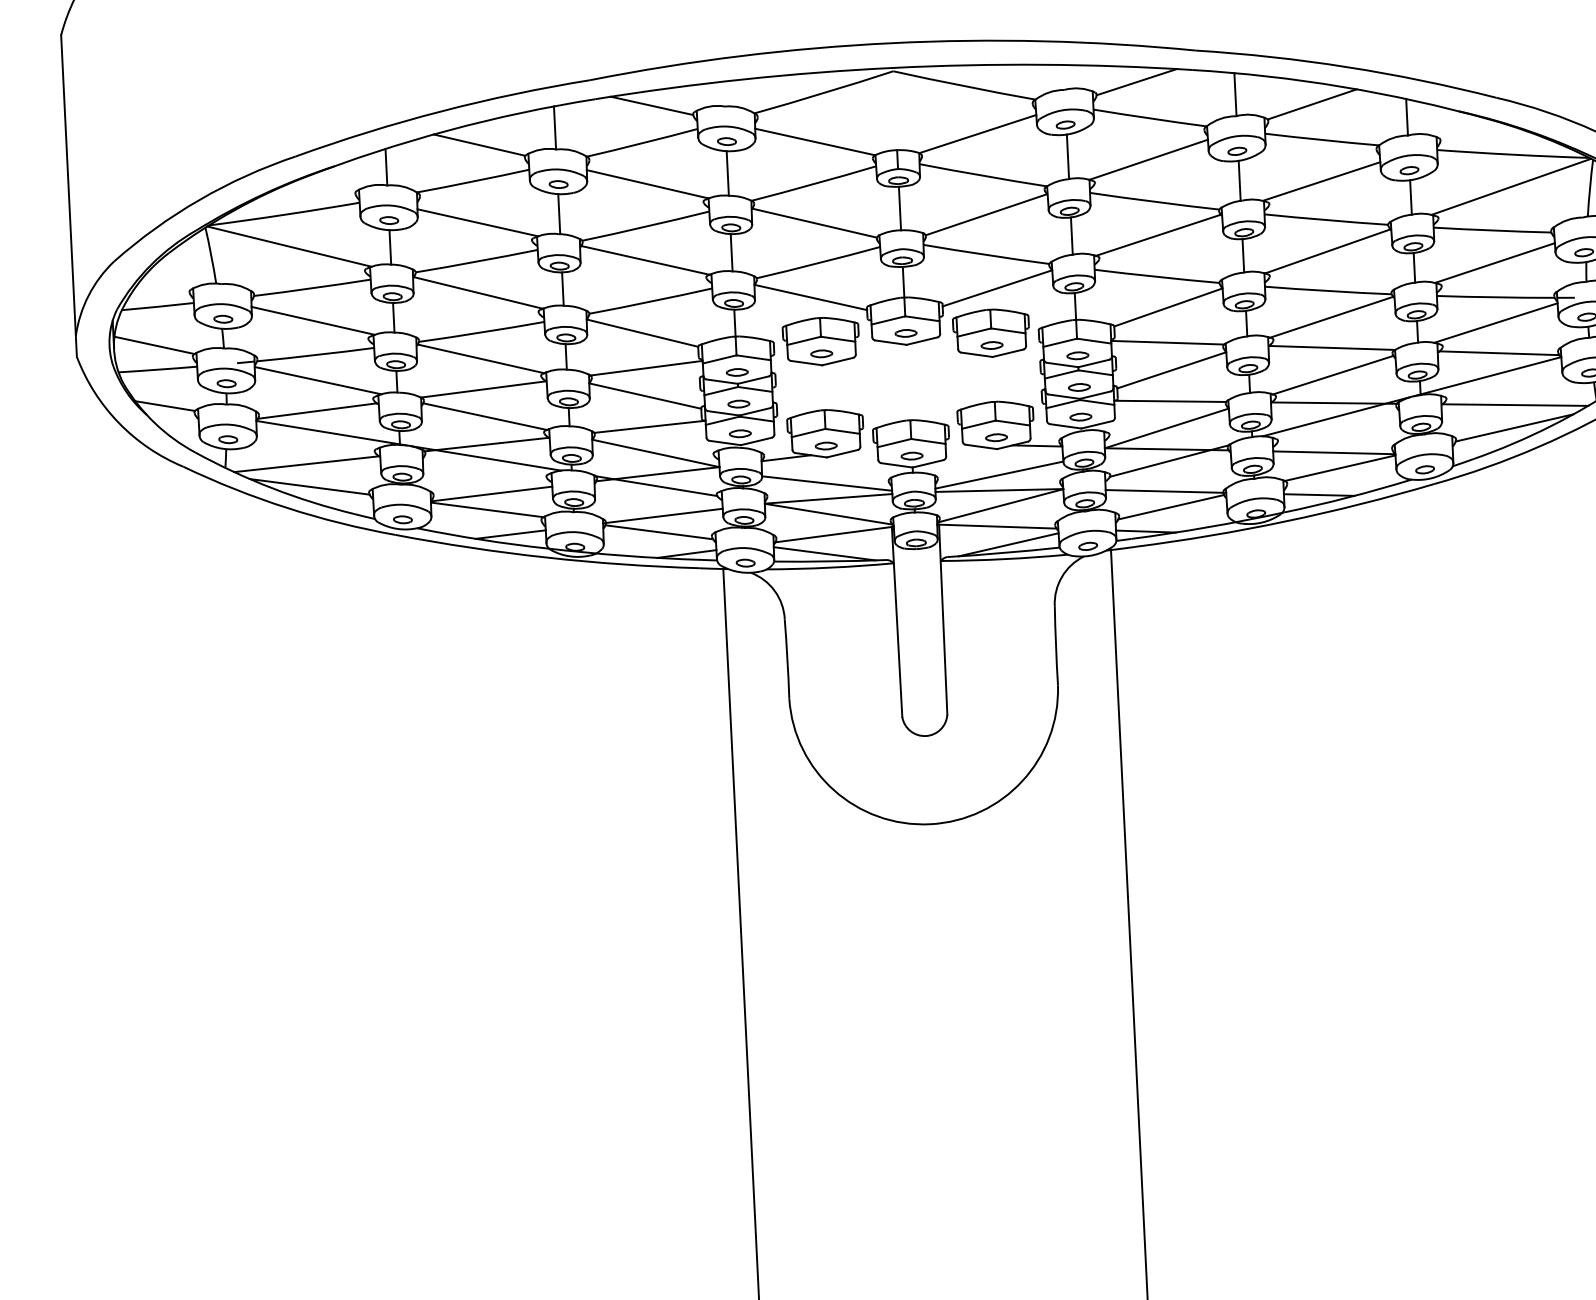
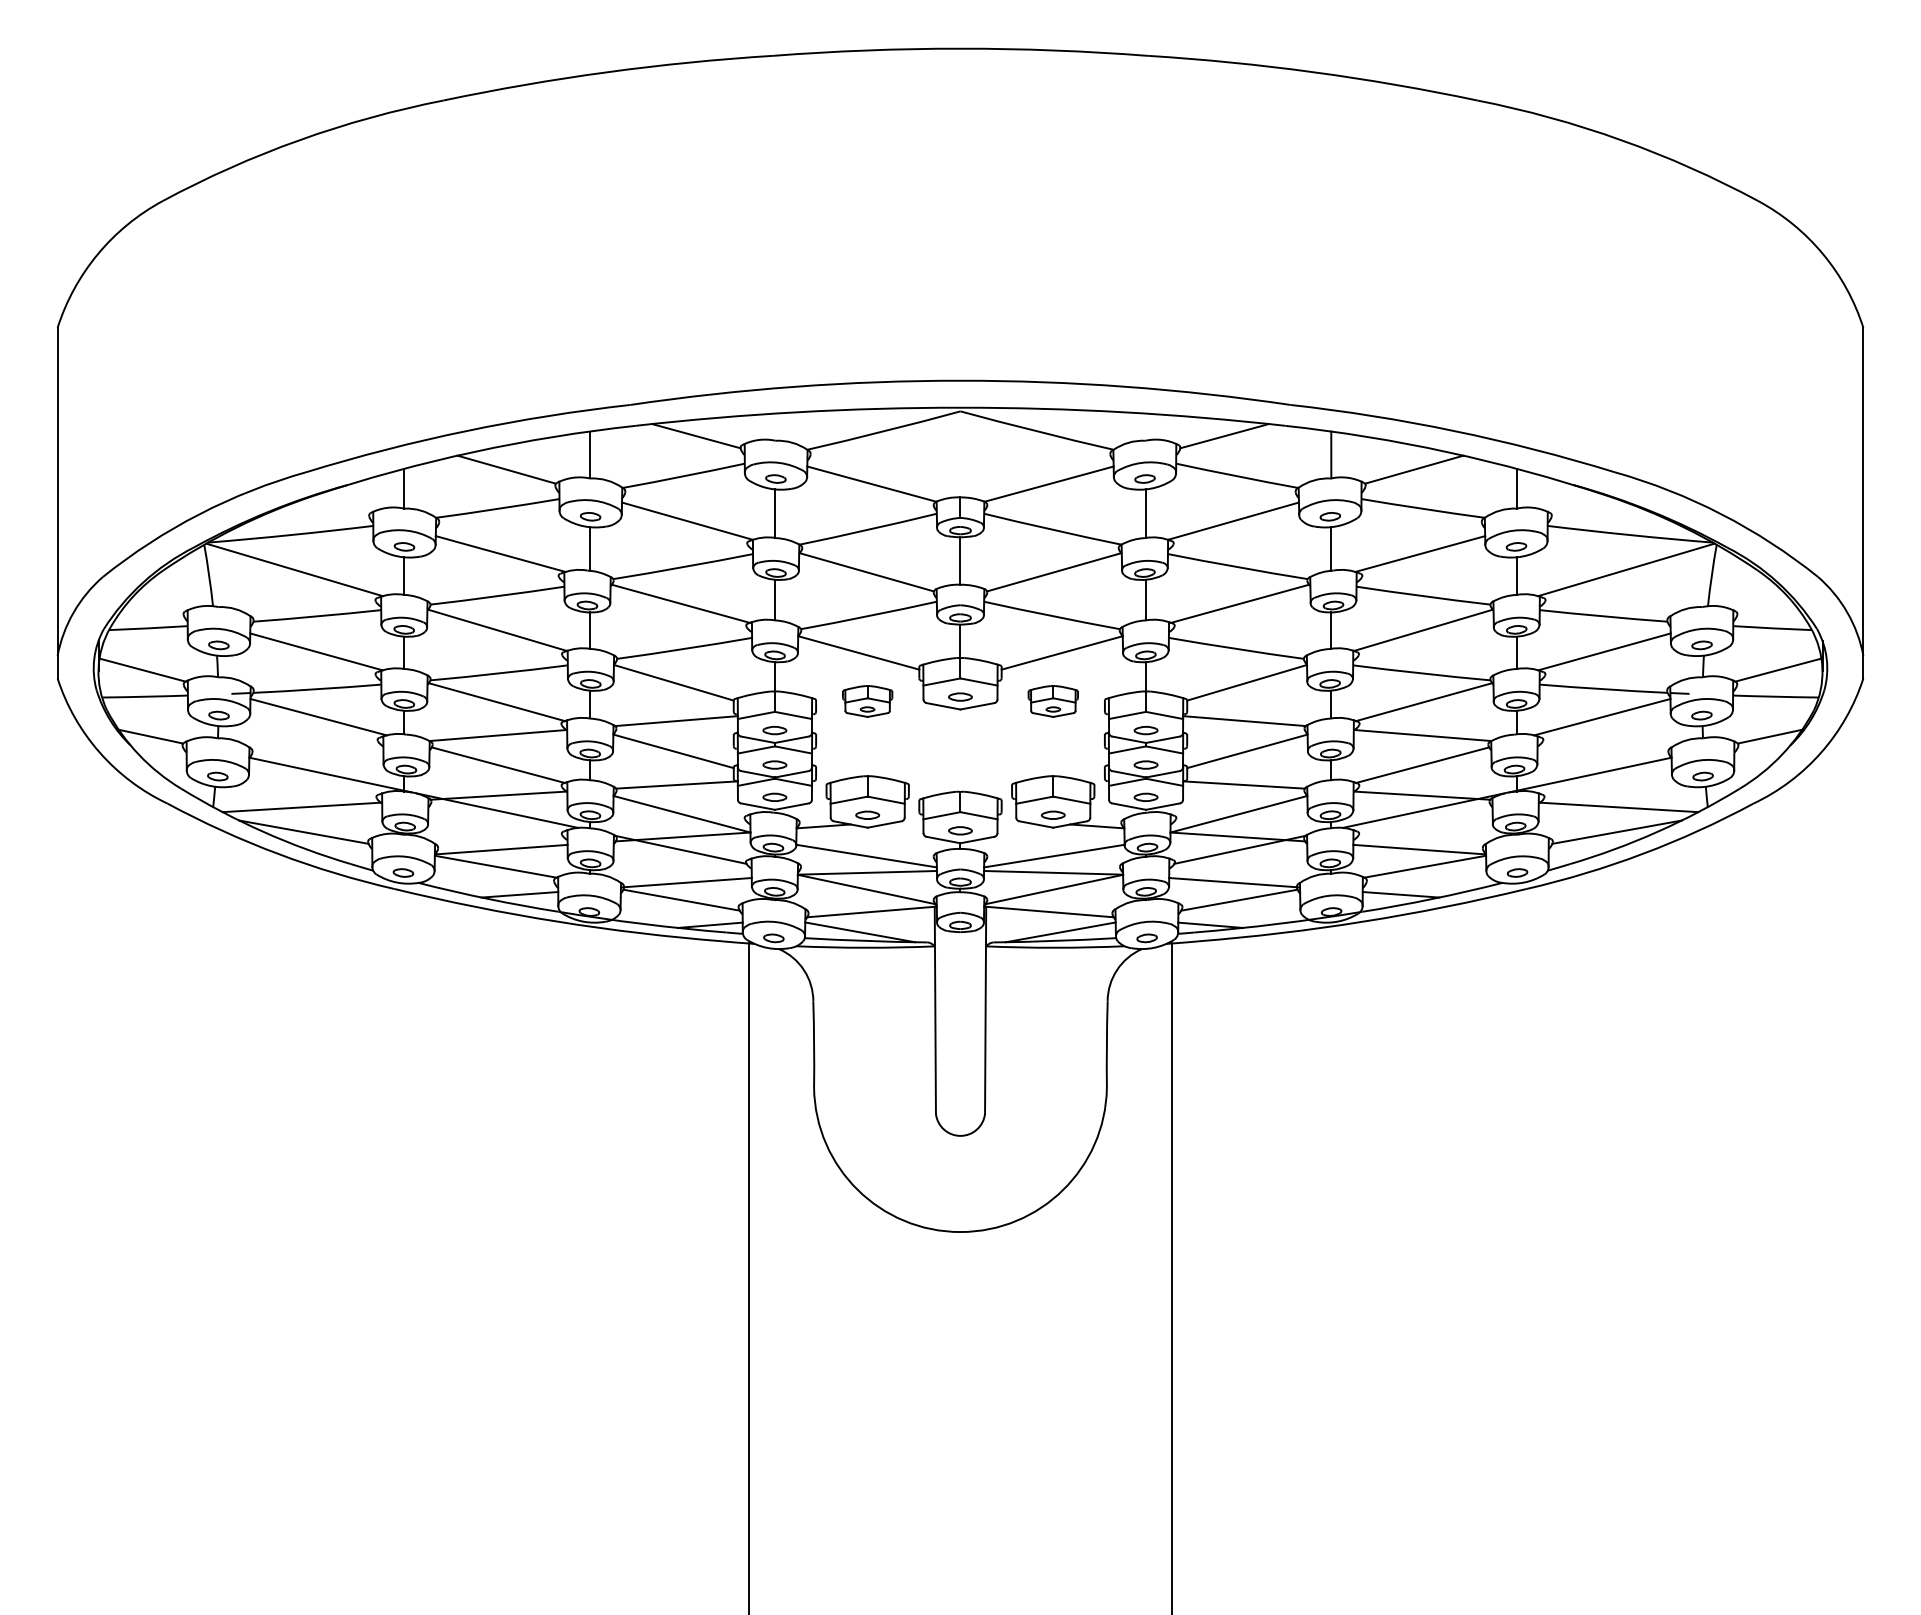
part: (991, 333) -> (1053, 701), size x0.6
part: (820, 341) -> (867, 701), size x0.6
line: (1499, 352) -> (1604, 749), removed
line: (317, 410) -> (316, 749), removed

